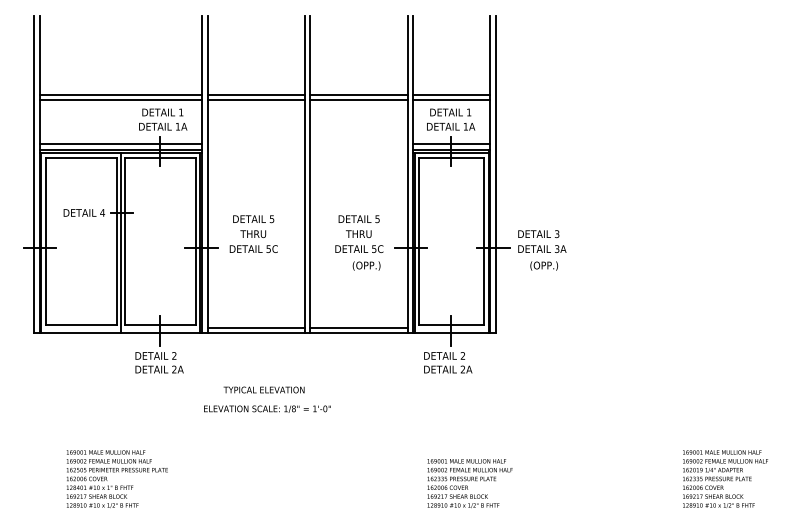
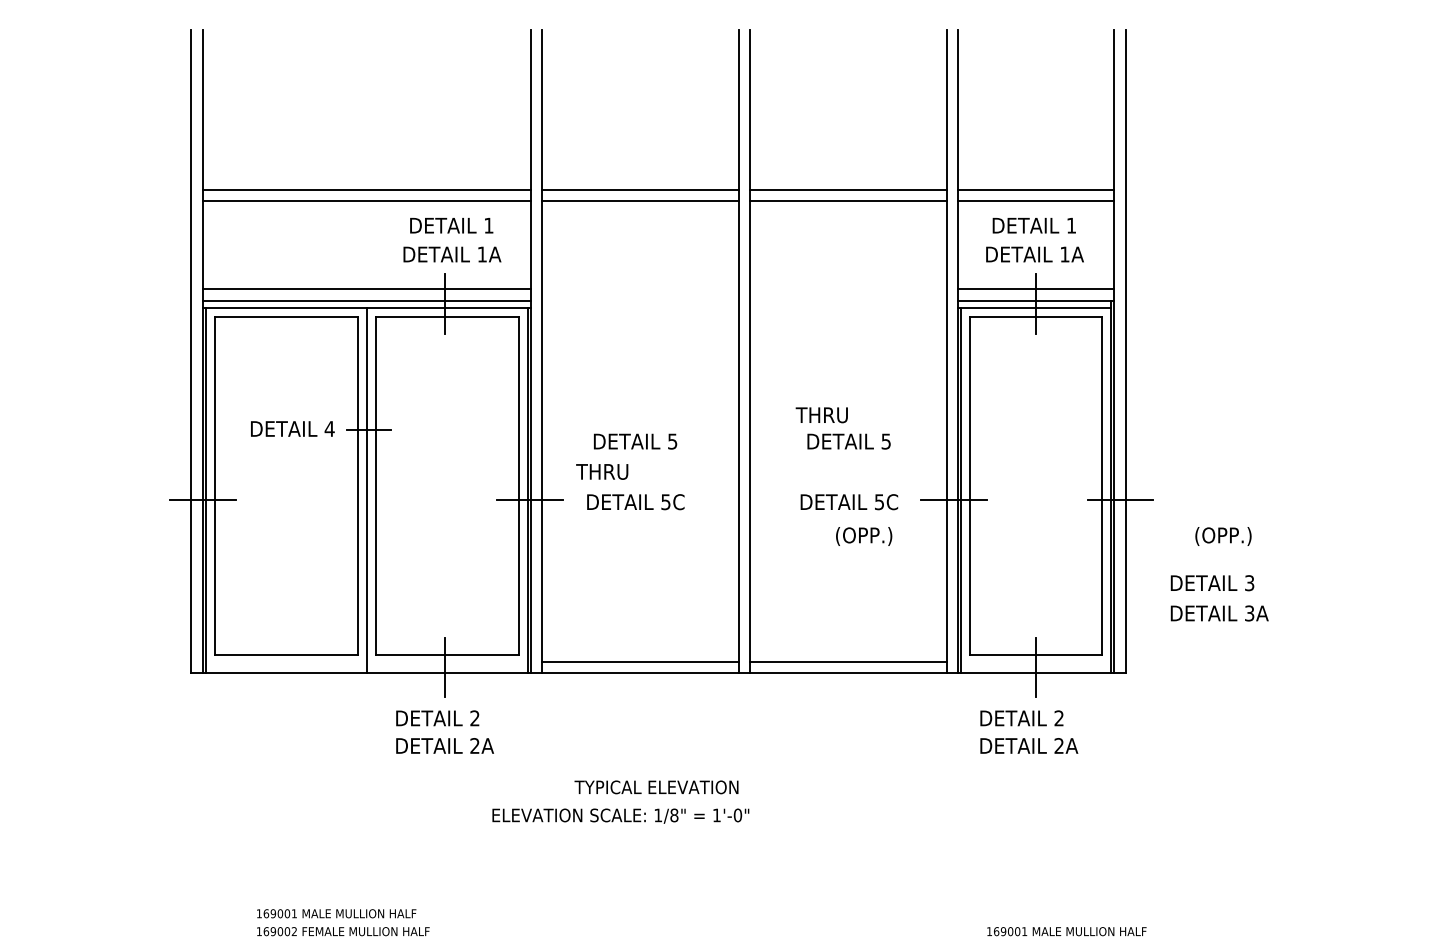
text: (253, 233) -> (602, 470), moved
text: (358, 233) -> (821, 413), moved
text: (542, 241) -> (1220, 598), moved
text: (267, 408) -> (620, 814), moved

